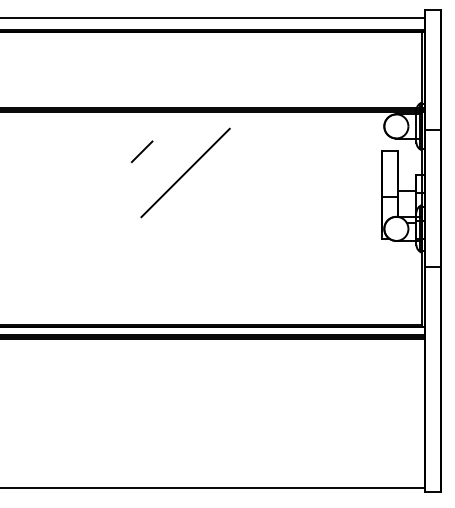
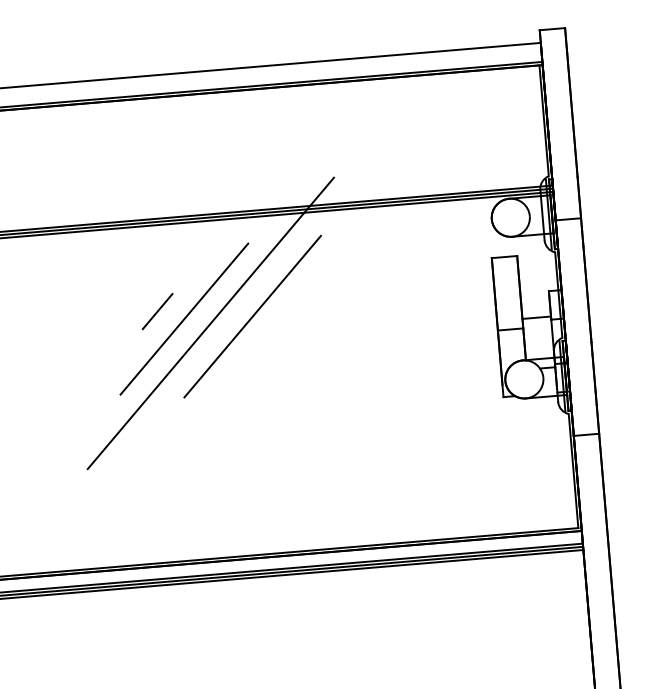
line: (141, 151) -> (156, 311), moved
line: (228, 174) -> (252, 315), added
line: (201, 176) -> (209, 322), added

